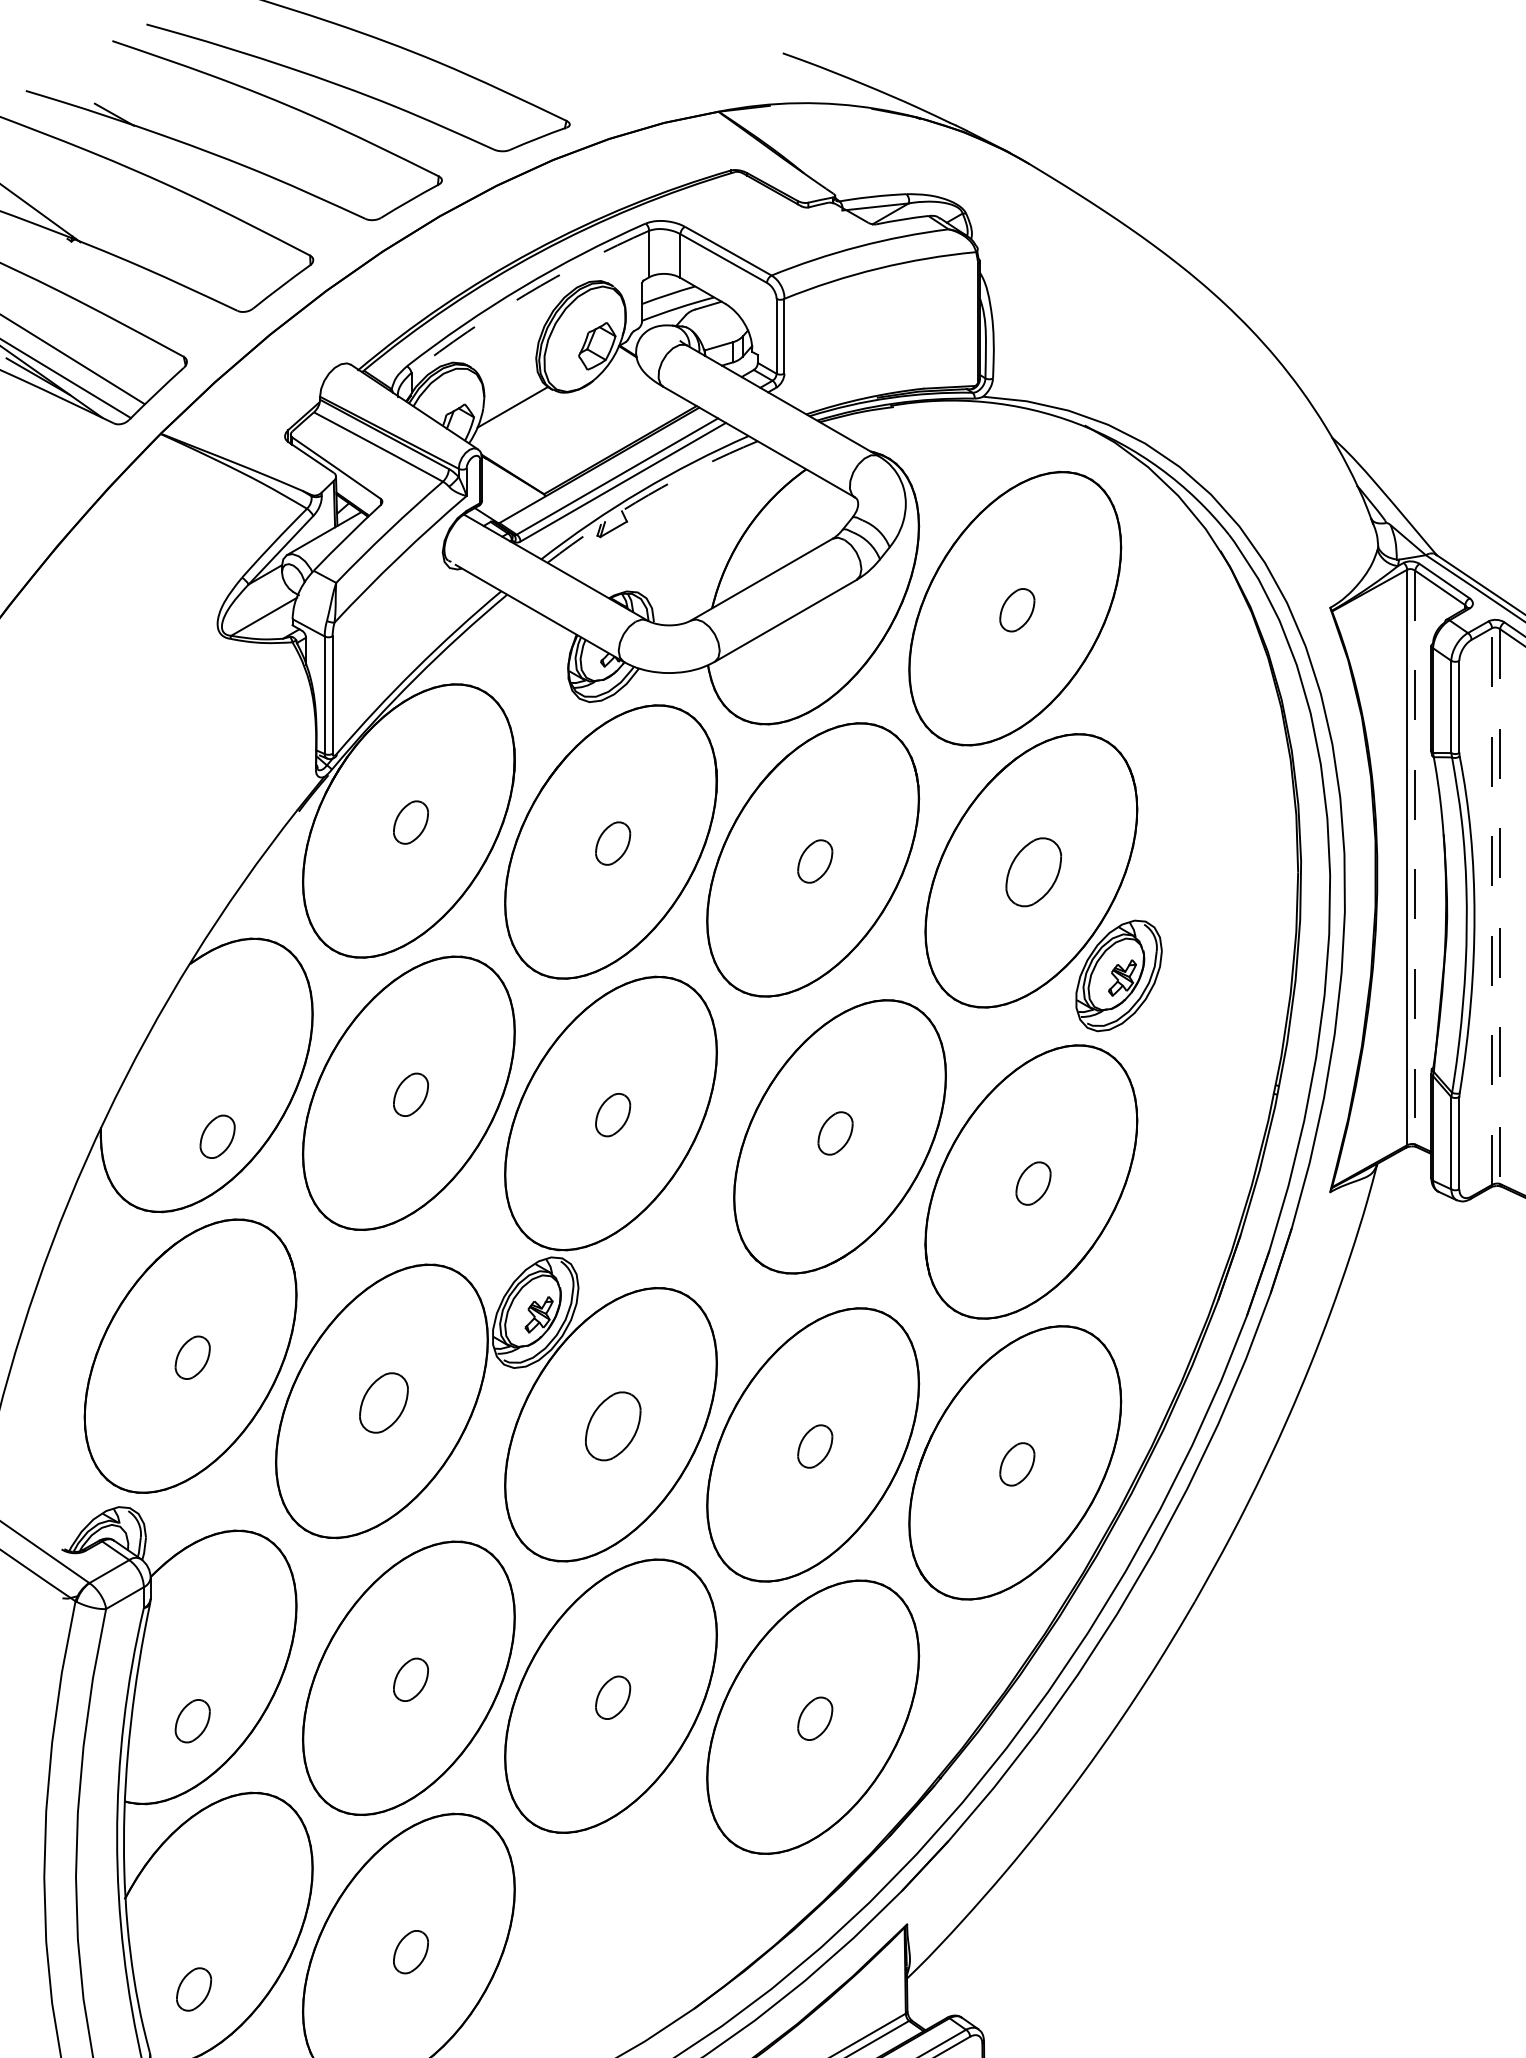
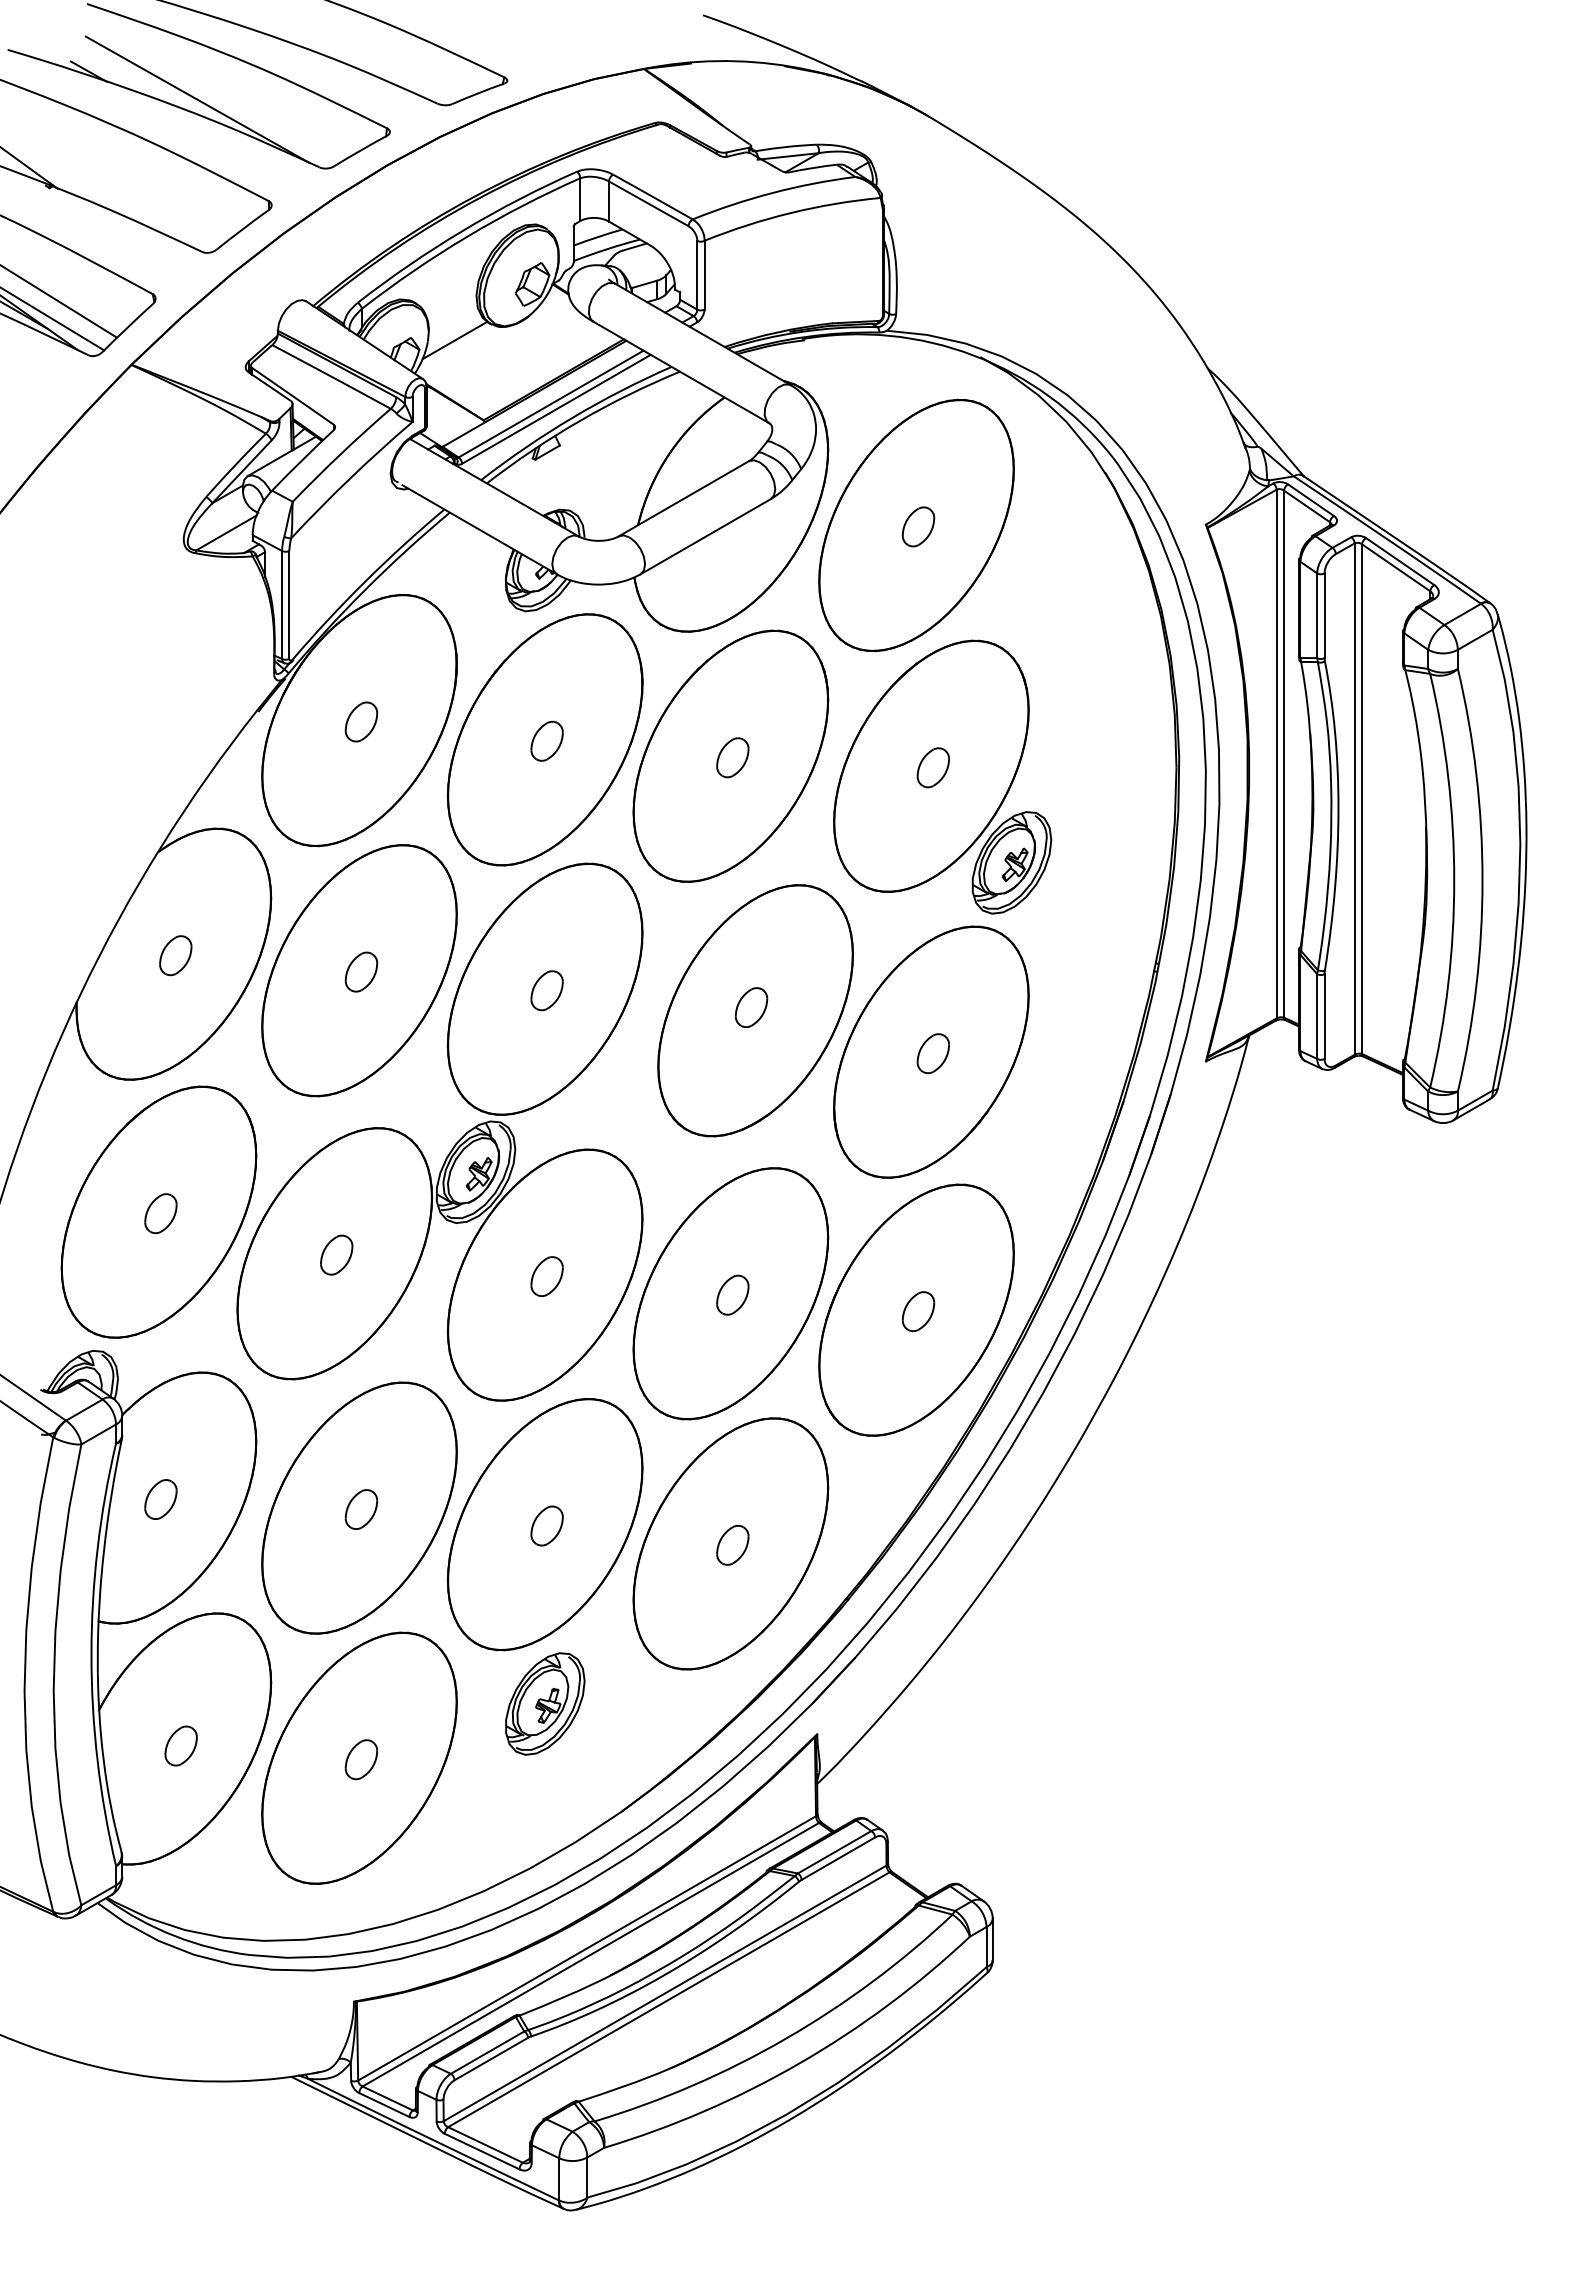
line: (231, 144) -> (196, 99), added
arc: (526, 294) -> (467, 236), dashed -> solid
arc: (648, 495) -> (579, 421), dashed -> solid
line: (1415, 857) -> (1284, 754), dashed -> solid
part: (1032, 872) -> (932, 767), size x0.62
line: (1491, 906) -> (1354, 799), dashed -> solid
line: (1500, 906) -> (1362, 799), dashed -> solid
part: (217, 1136) -> (175, 955), moved
part: (383, 1402) -> (336, 1254), size x0.71
part: (612, 1426) -> (546, 1276), size x0.62
part: (192, 1721) -> (160, 1499), moved
part: (611, 1890) -> (545, 1703), added
part: (193, 1988) -> (180, 1745), moved

